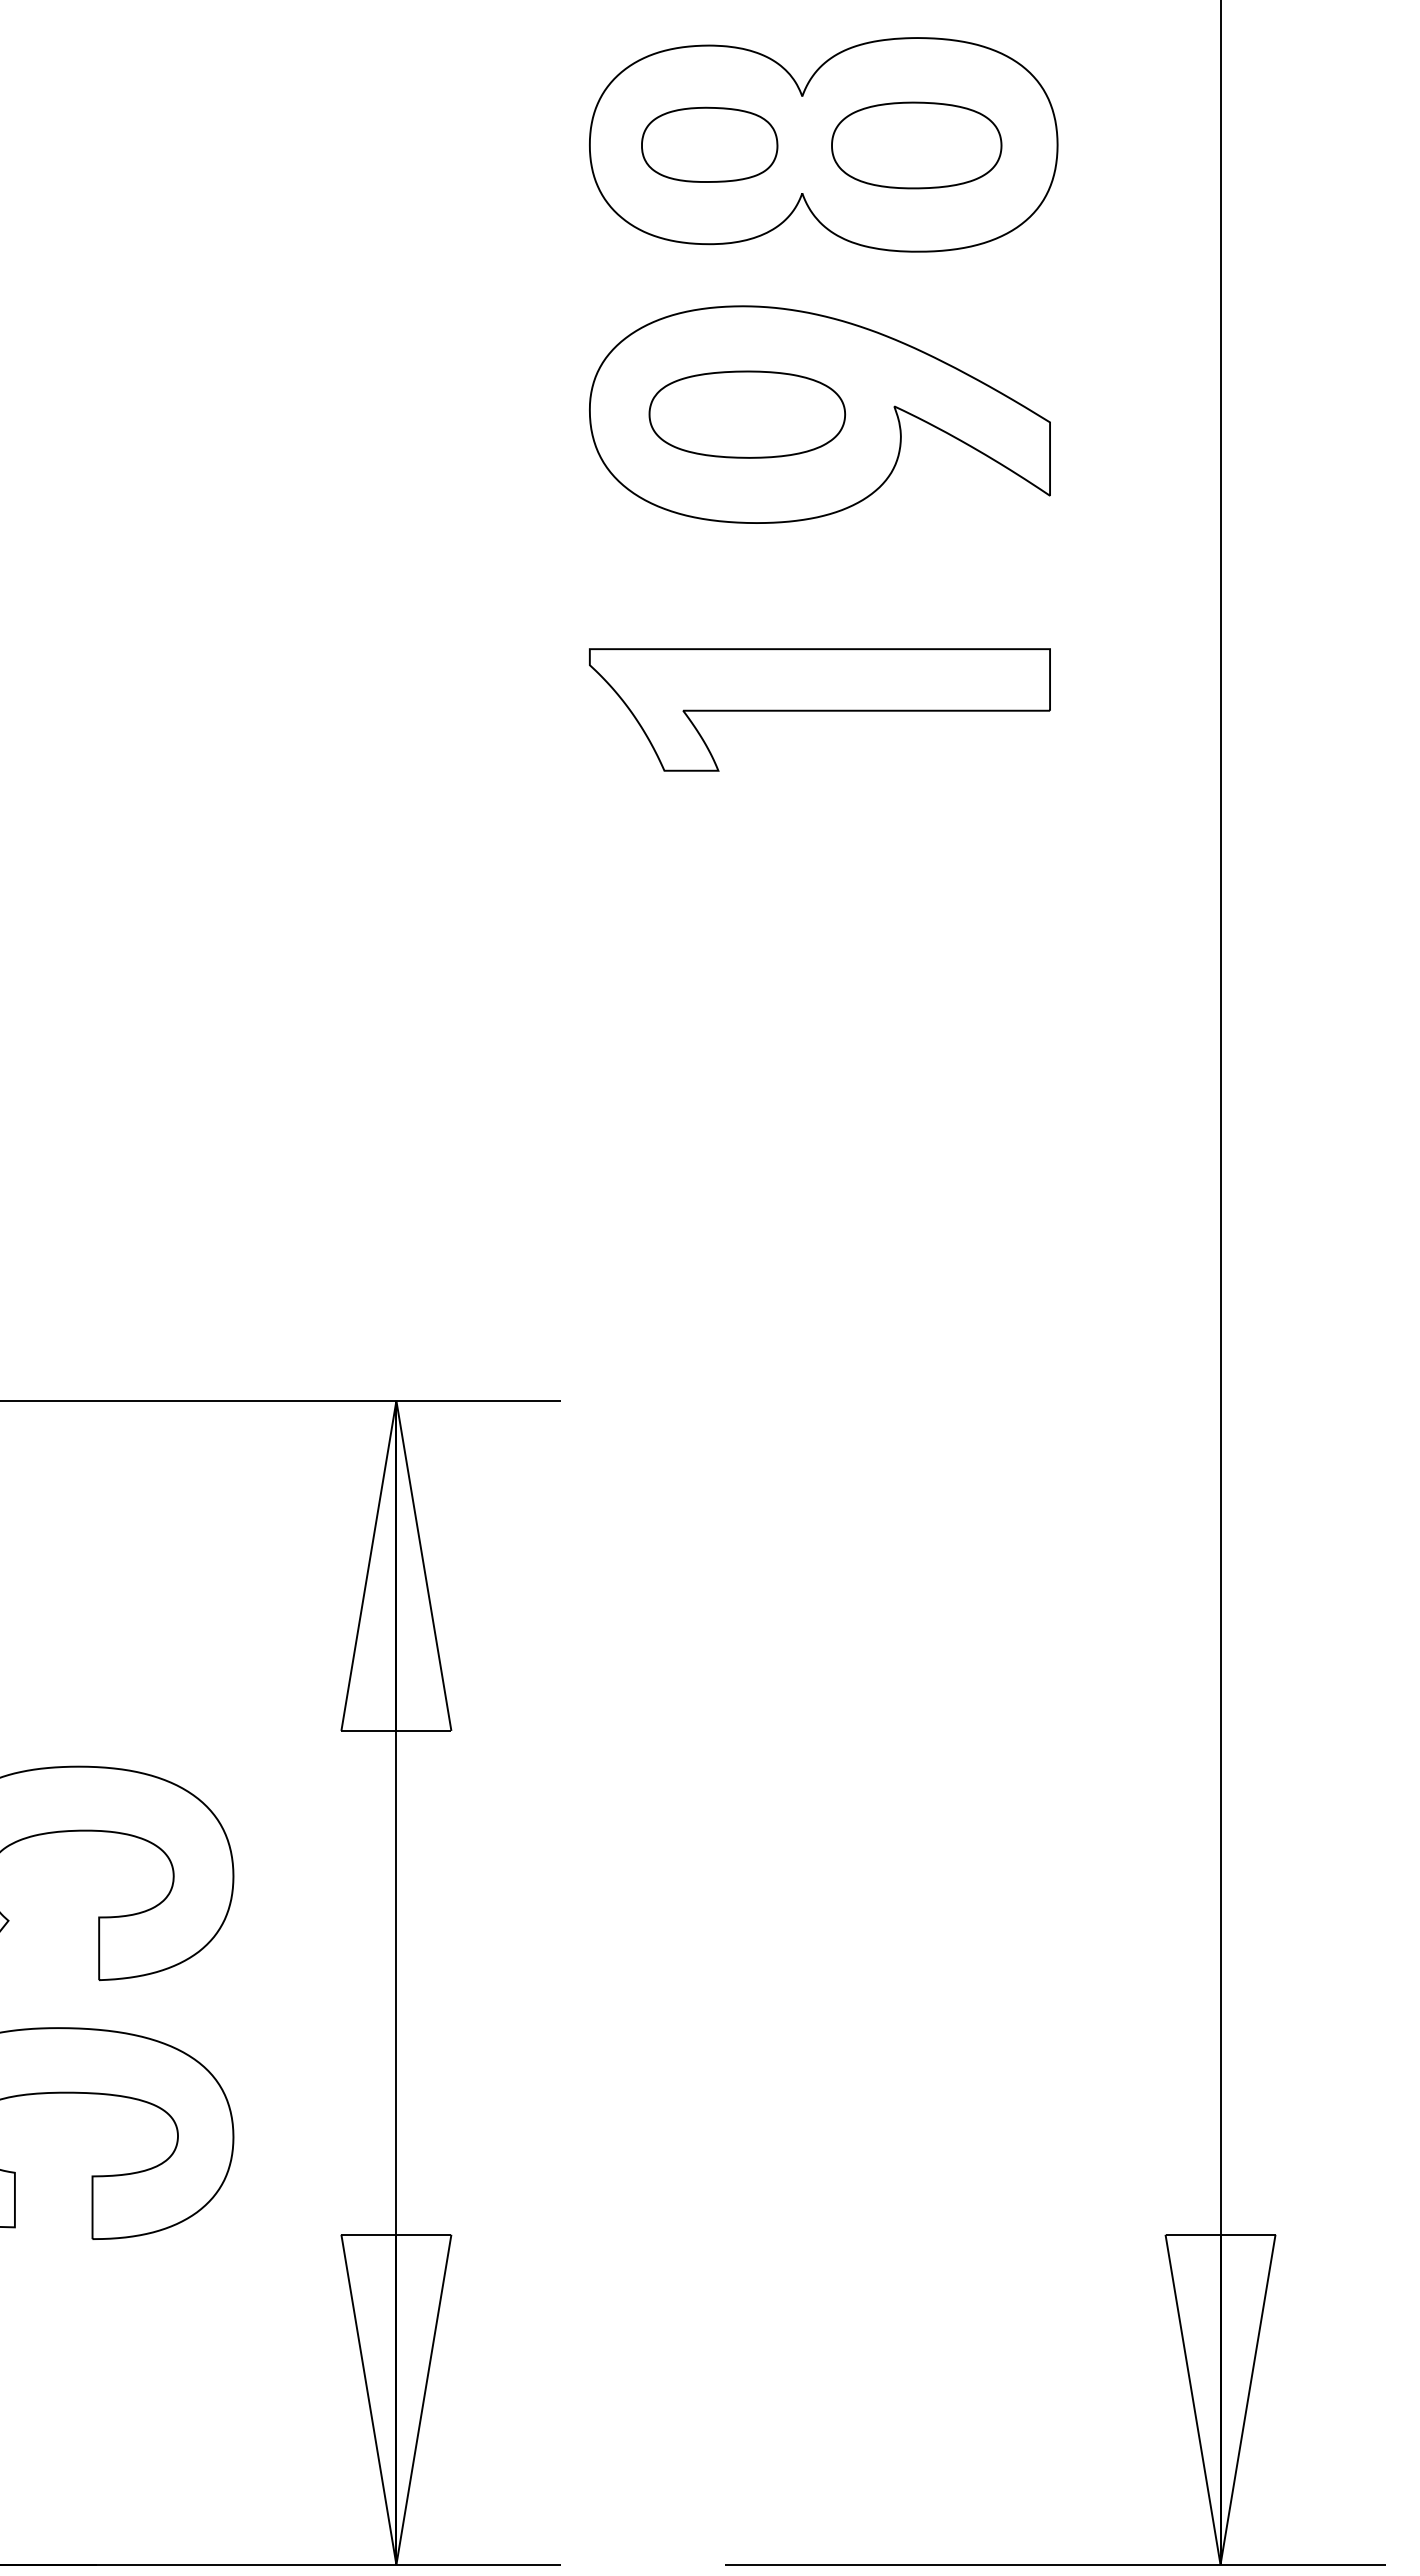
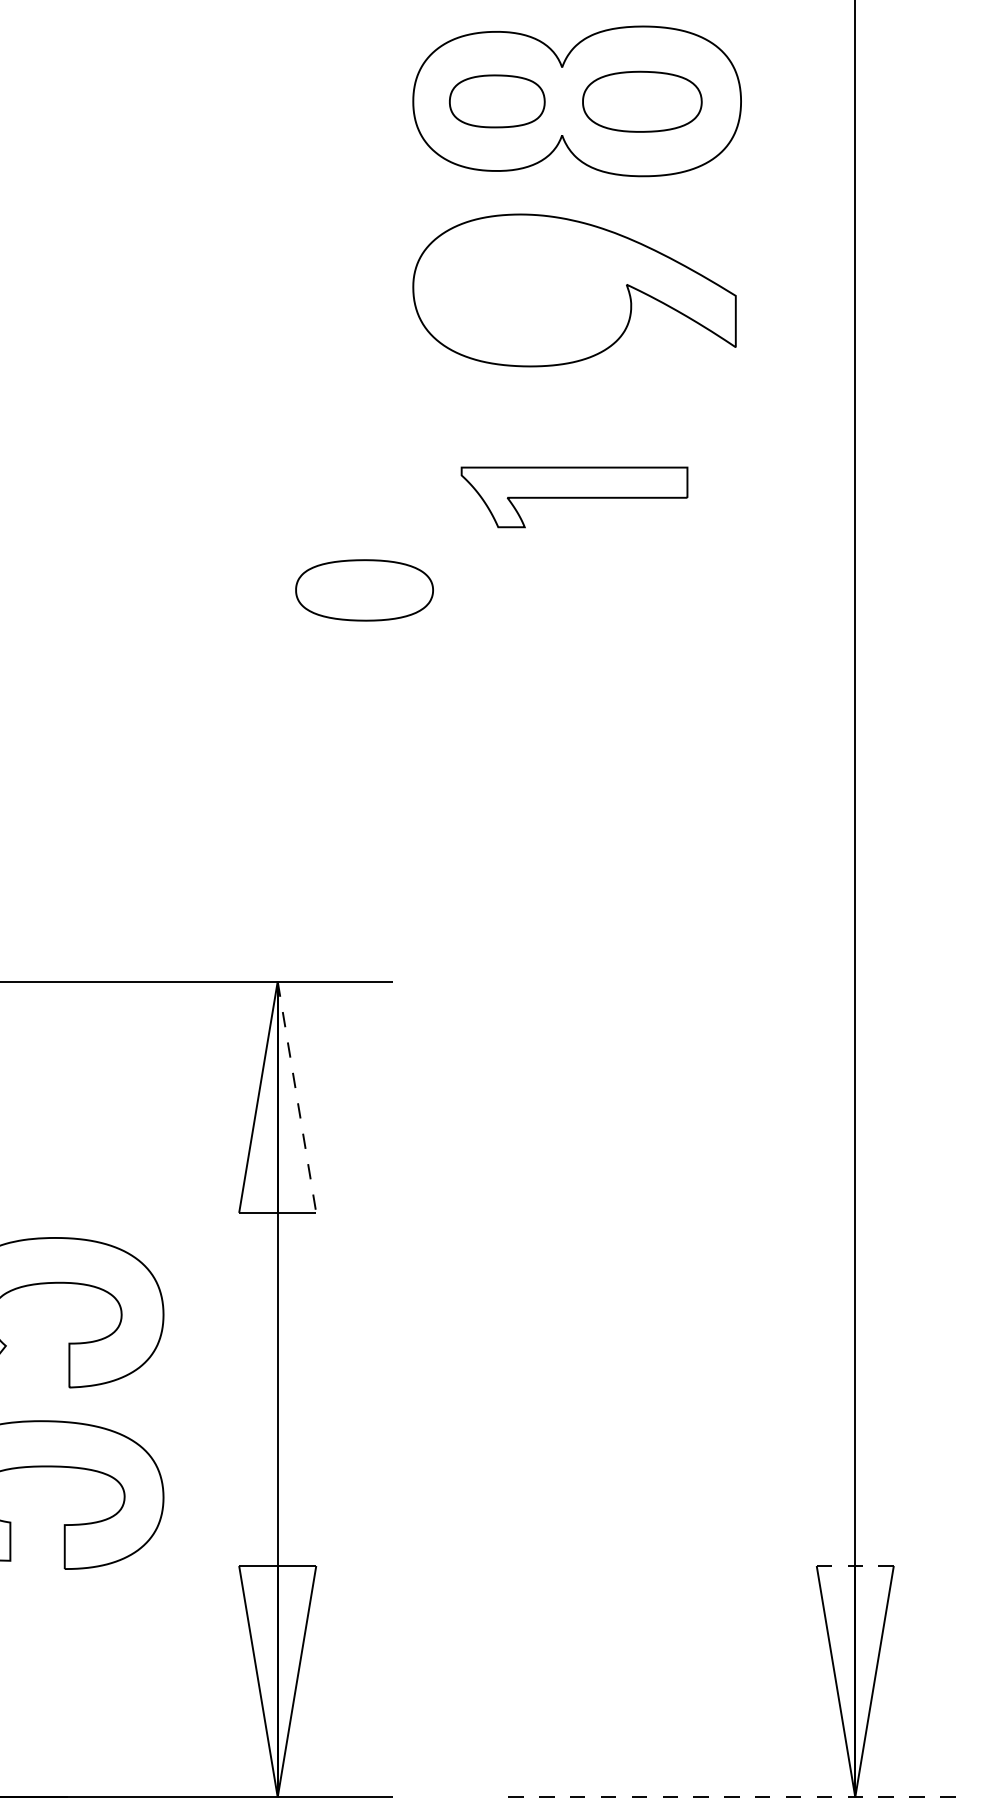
part: (746, 414) -> (363, 590), moved
part: (819, 709) -> (574, 497), size x0.7
line: (423, 1566) -> (296, 1097), solid -> dashed
line: (1220, 2234) -> (855, 1565), solid -> dashed
line: (1056, 2564) -> (740, 1797), solid -> dashed

